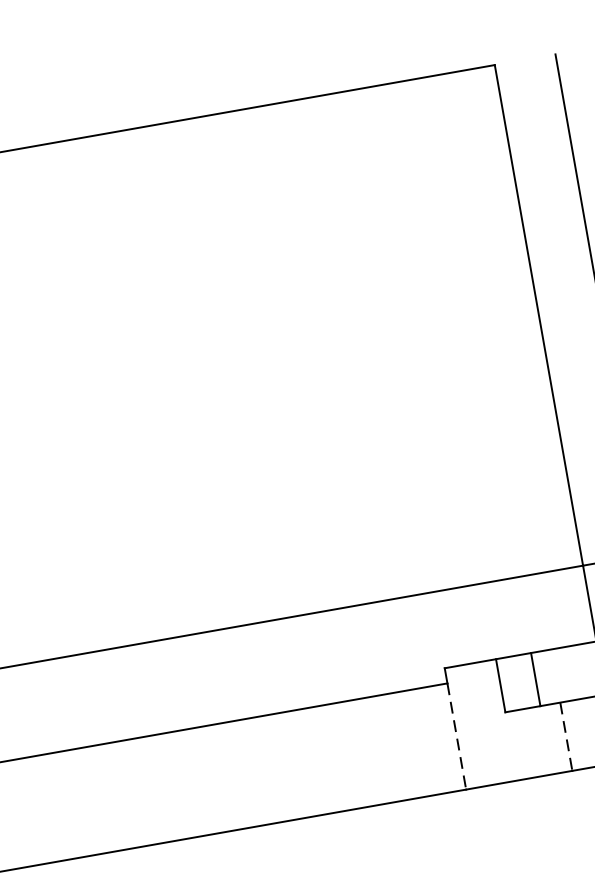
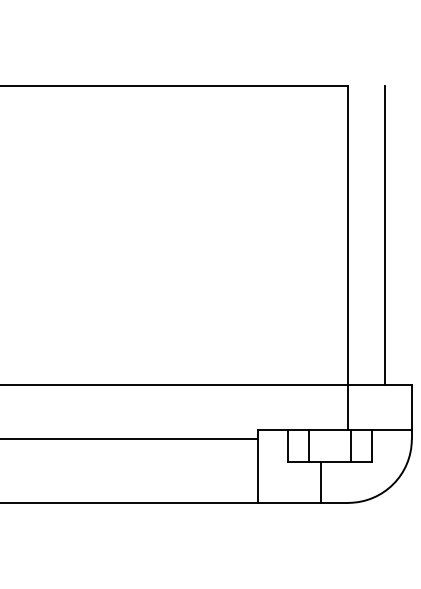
line: (566, 736) -> (321, 482), dashed -> solid
line: (456, 737) -> (257, 471), dashed -> solid

